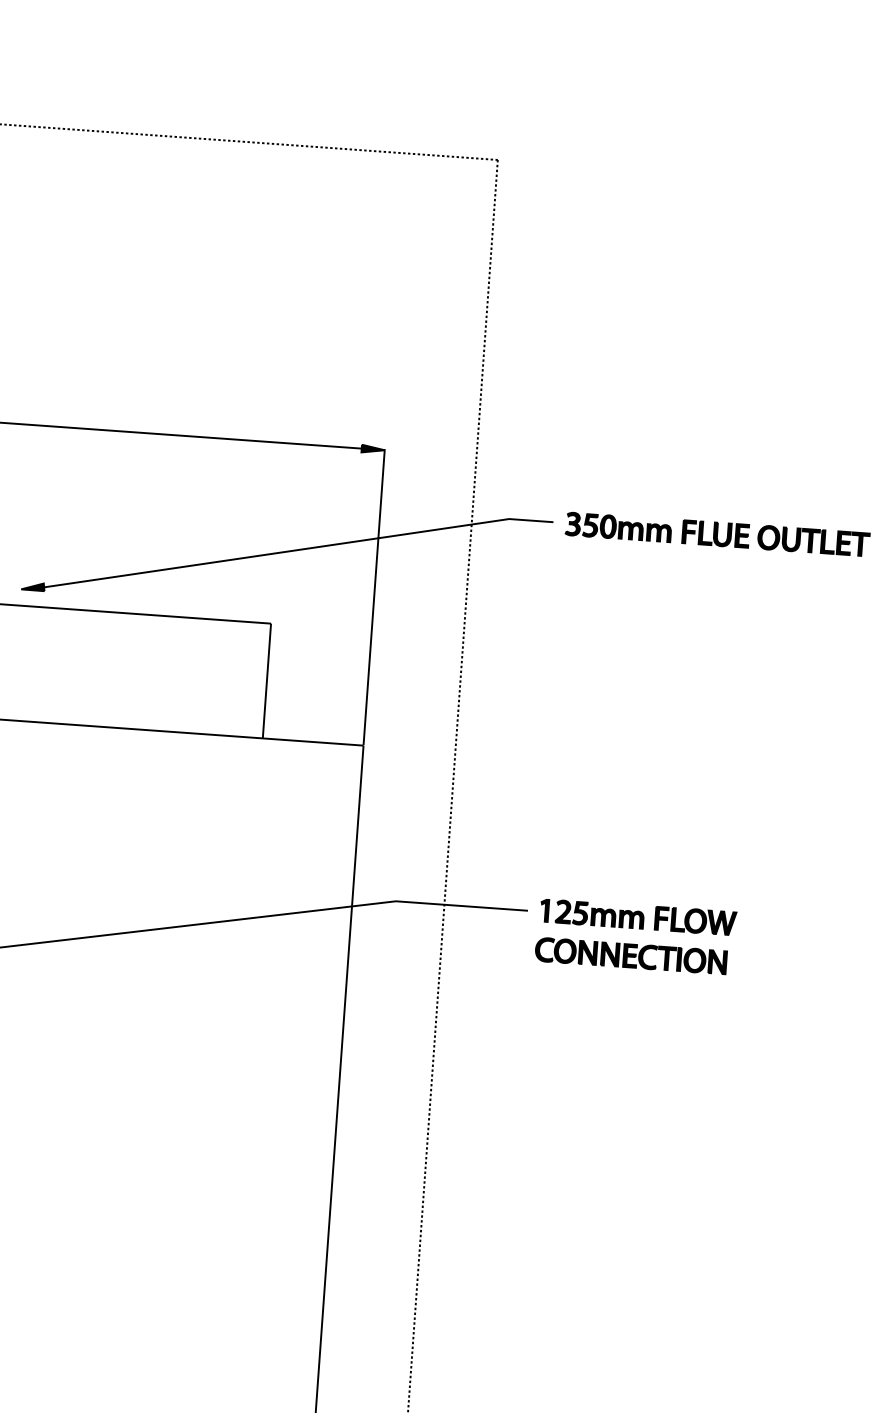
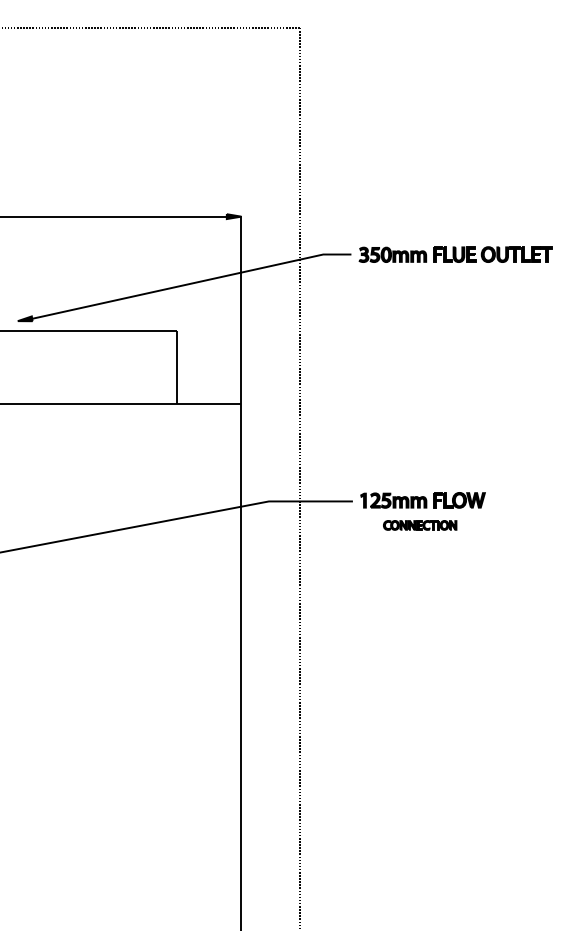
part: (629, 956) -> (419, 525), size x0.6

